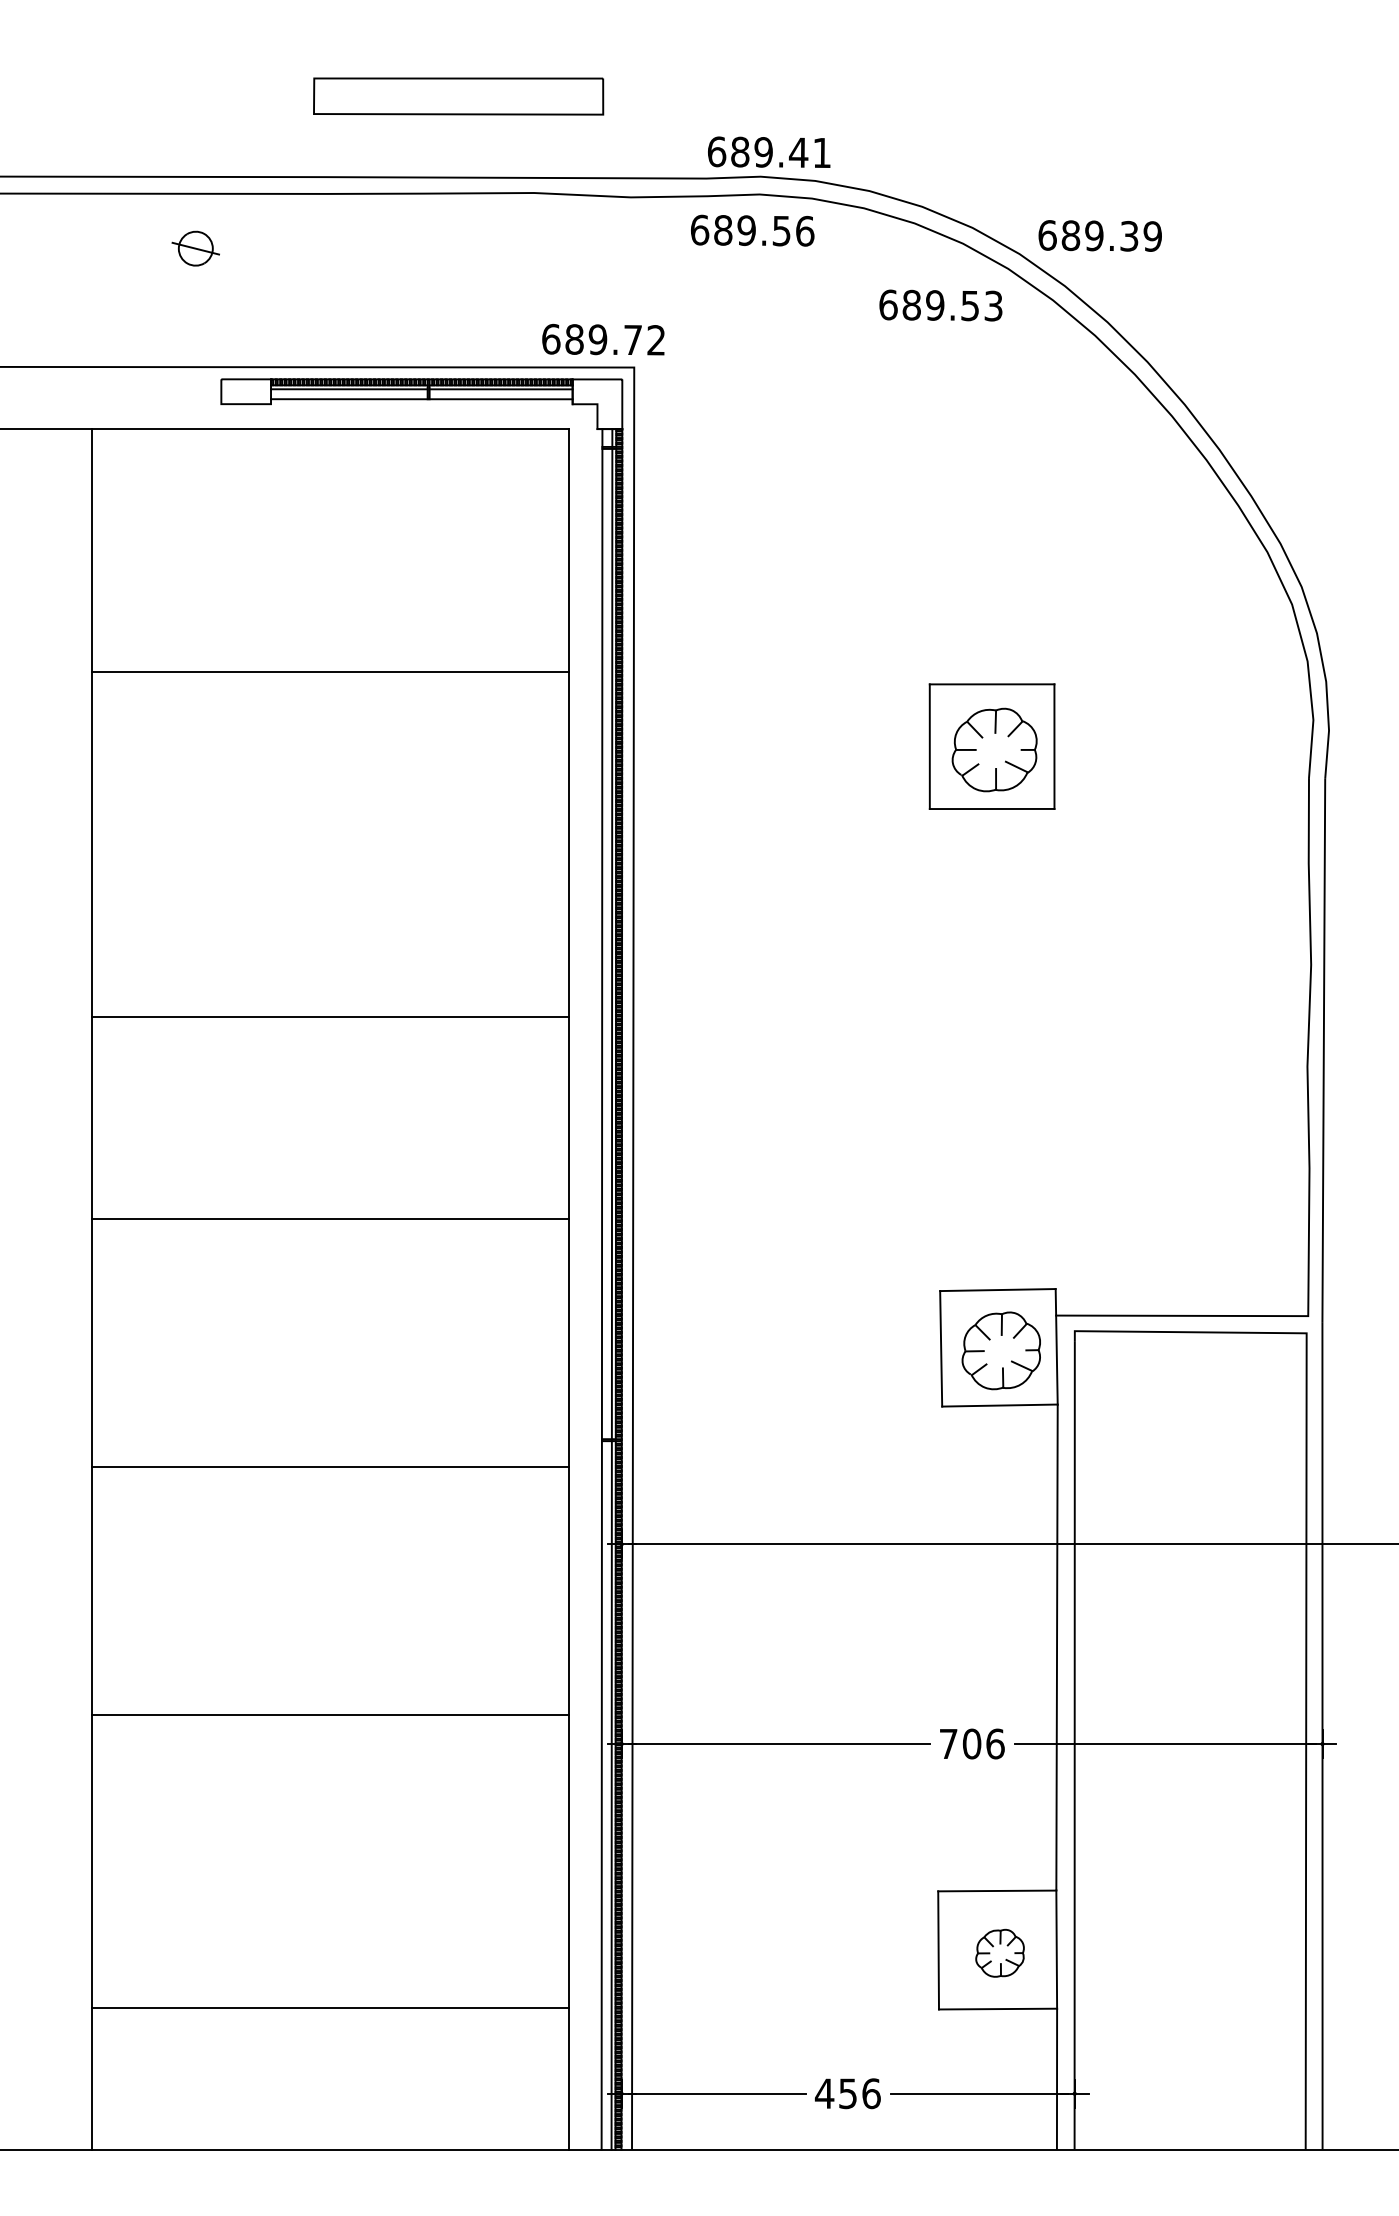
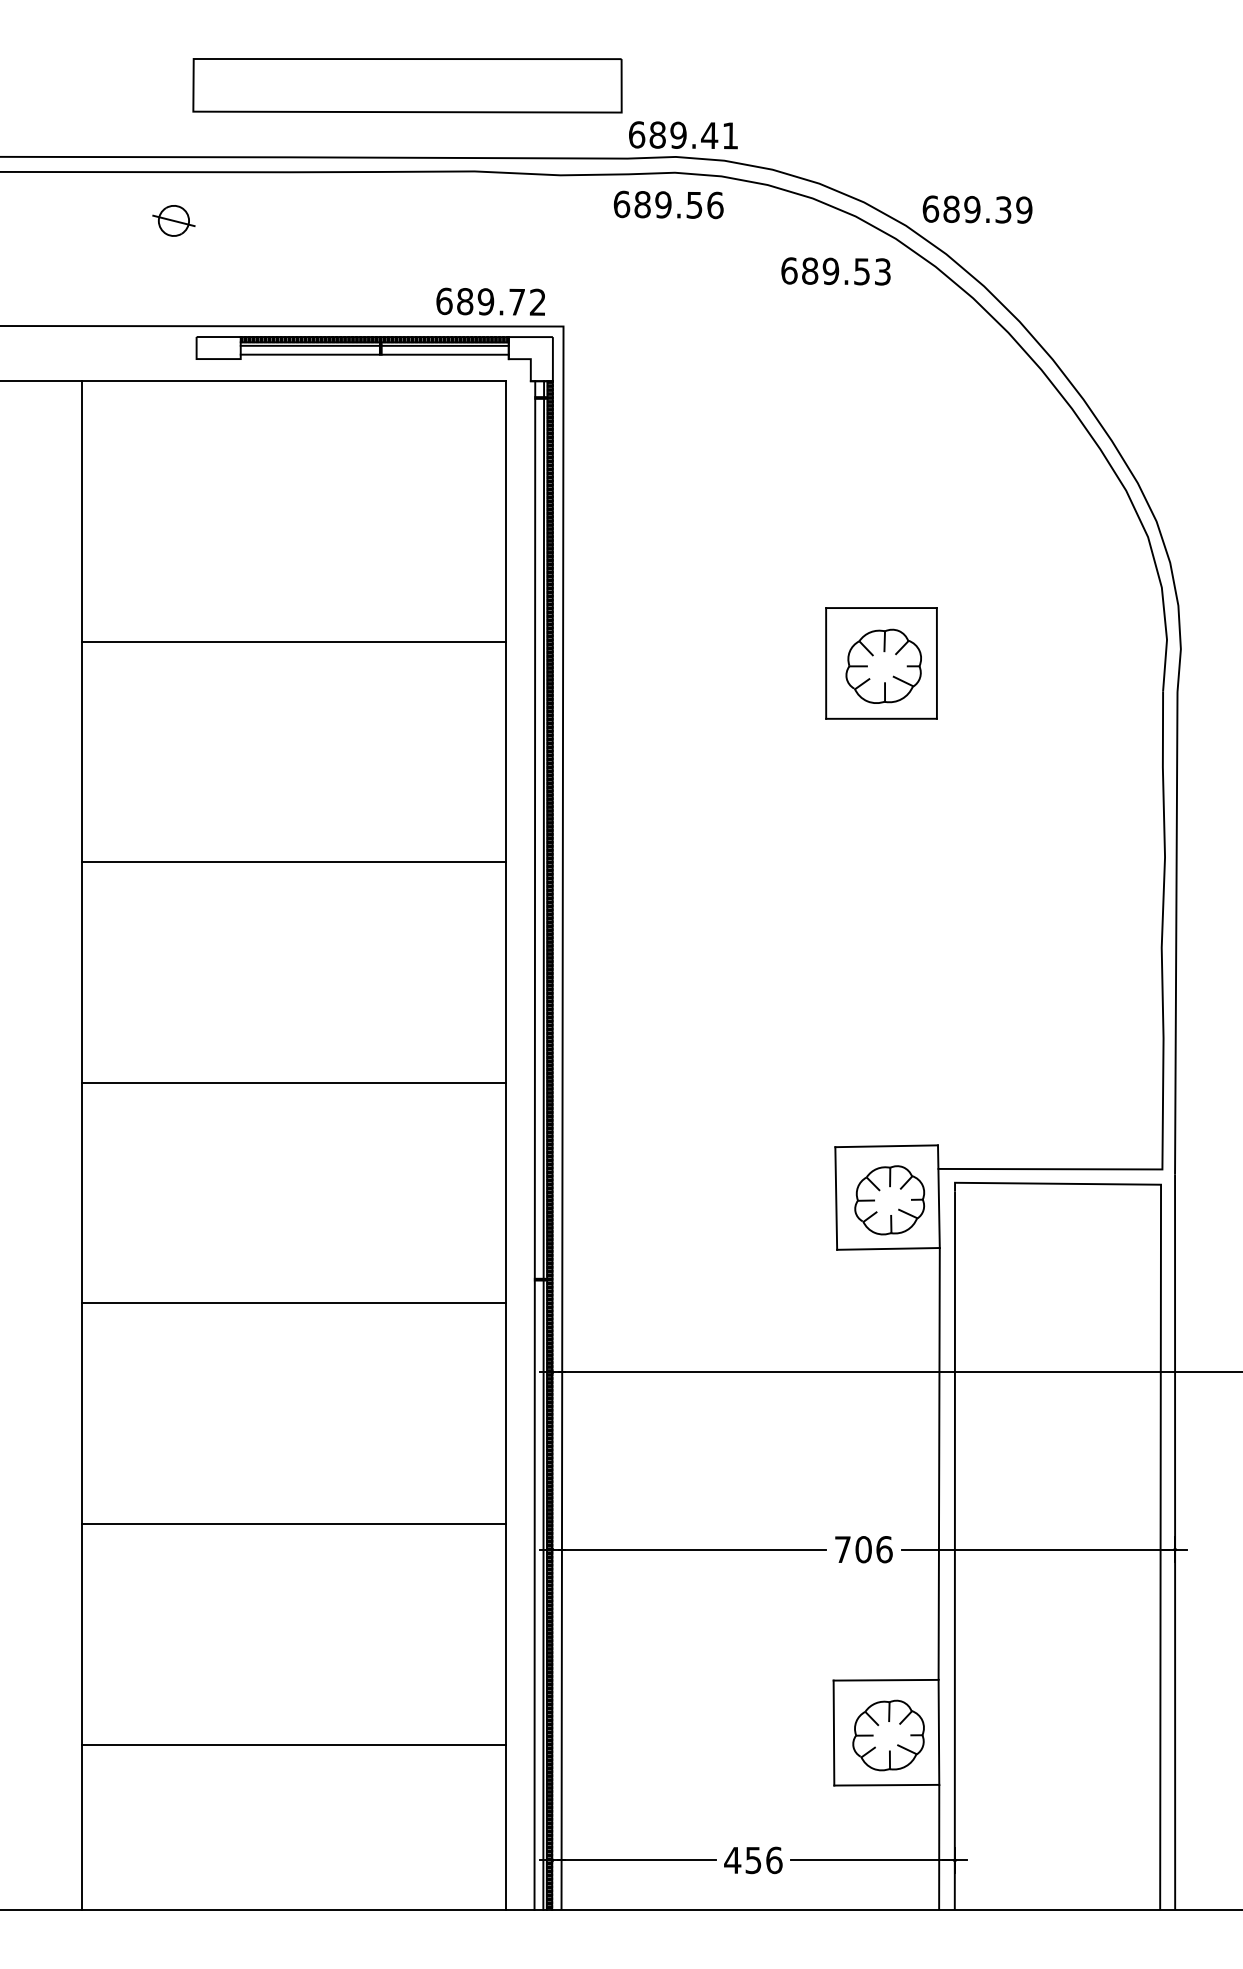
part: (458, 96) -> (407, 85), size x1.67
text: (603, 339) -> (490, 301), moved
line: (330, 672) -> (293, 641), moved
line: (330, 1017) -> (293, 862), moved
part: (999, 1953) -> (888, 1735), size x1.67
line: (330, 2007) -> (293, 1744), moved

